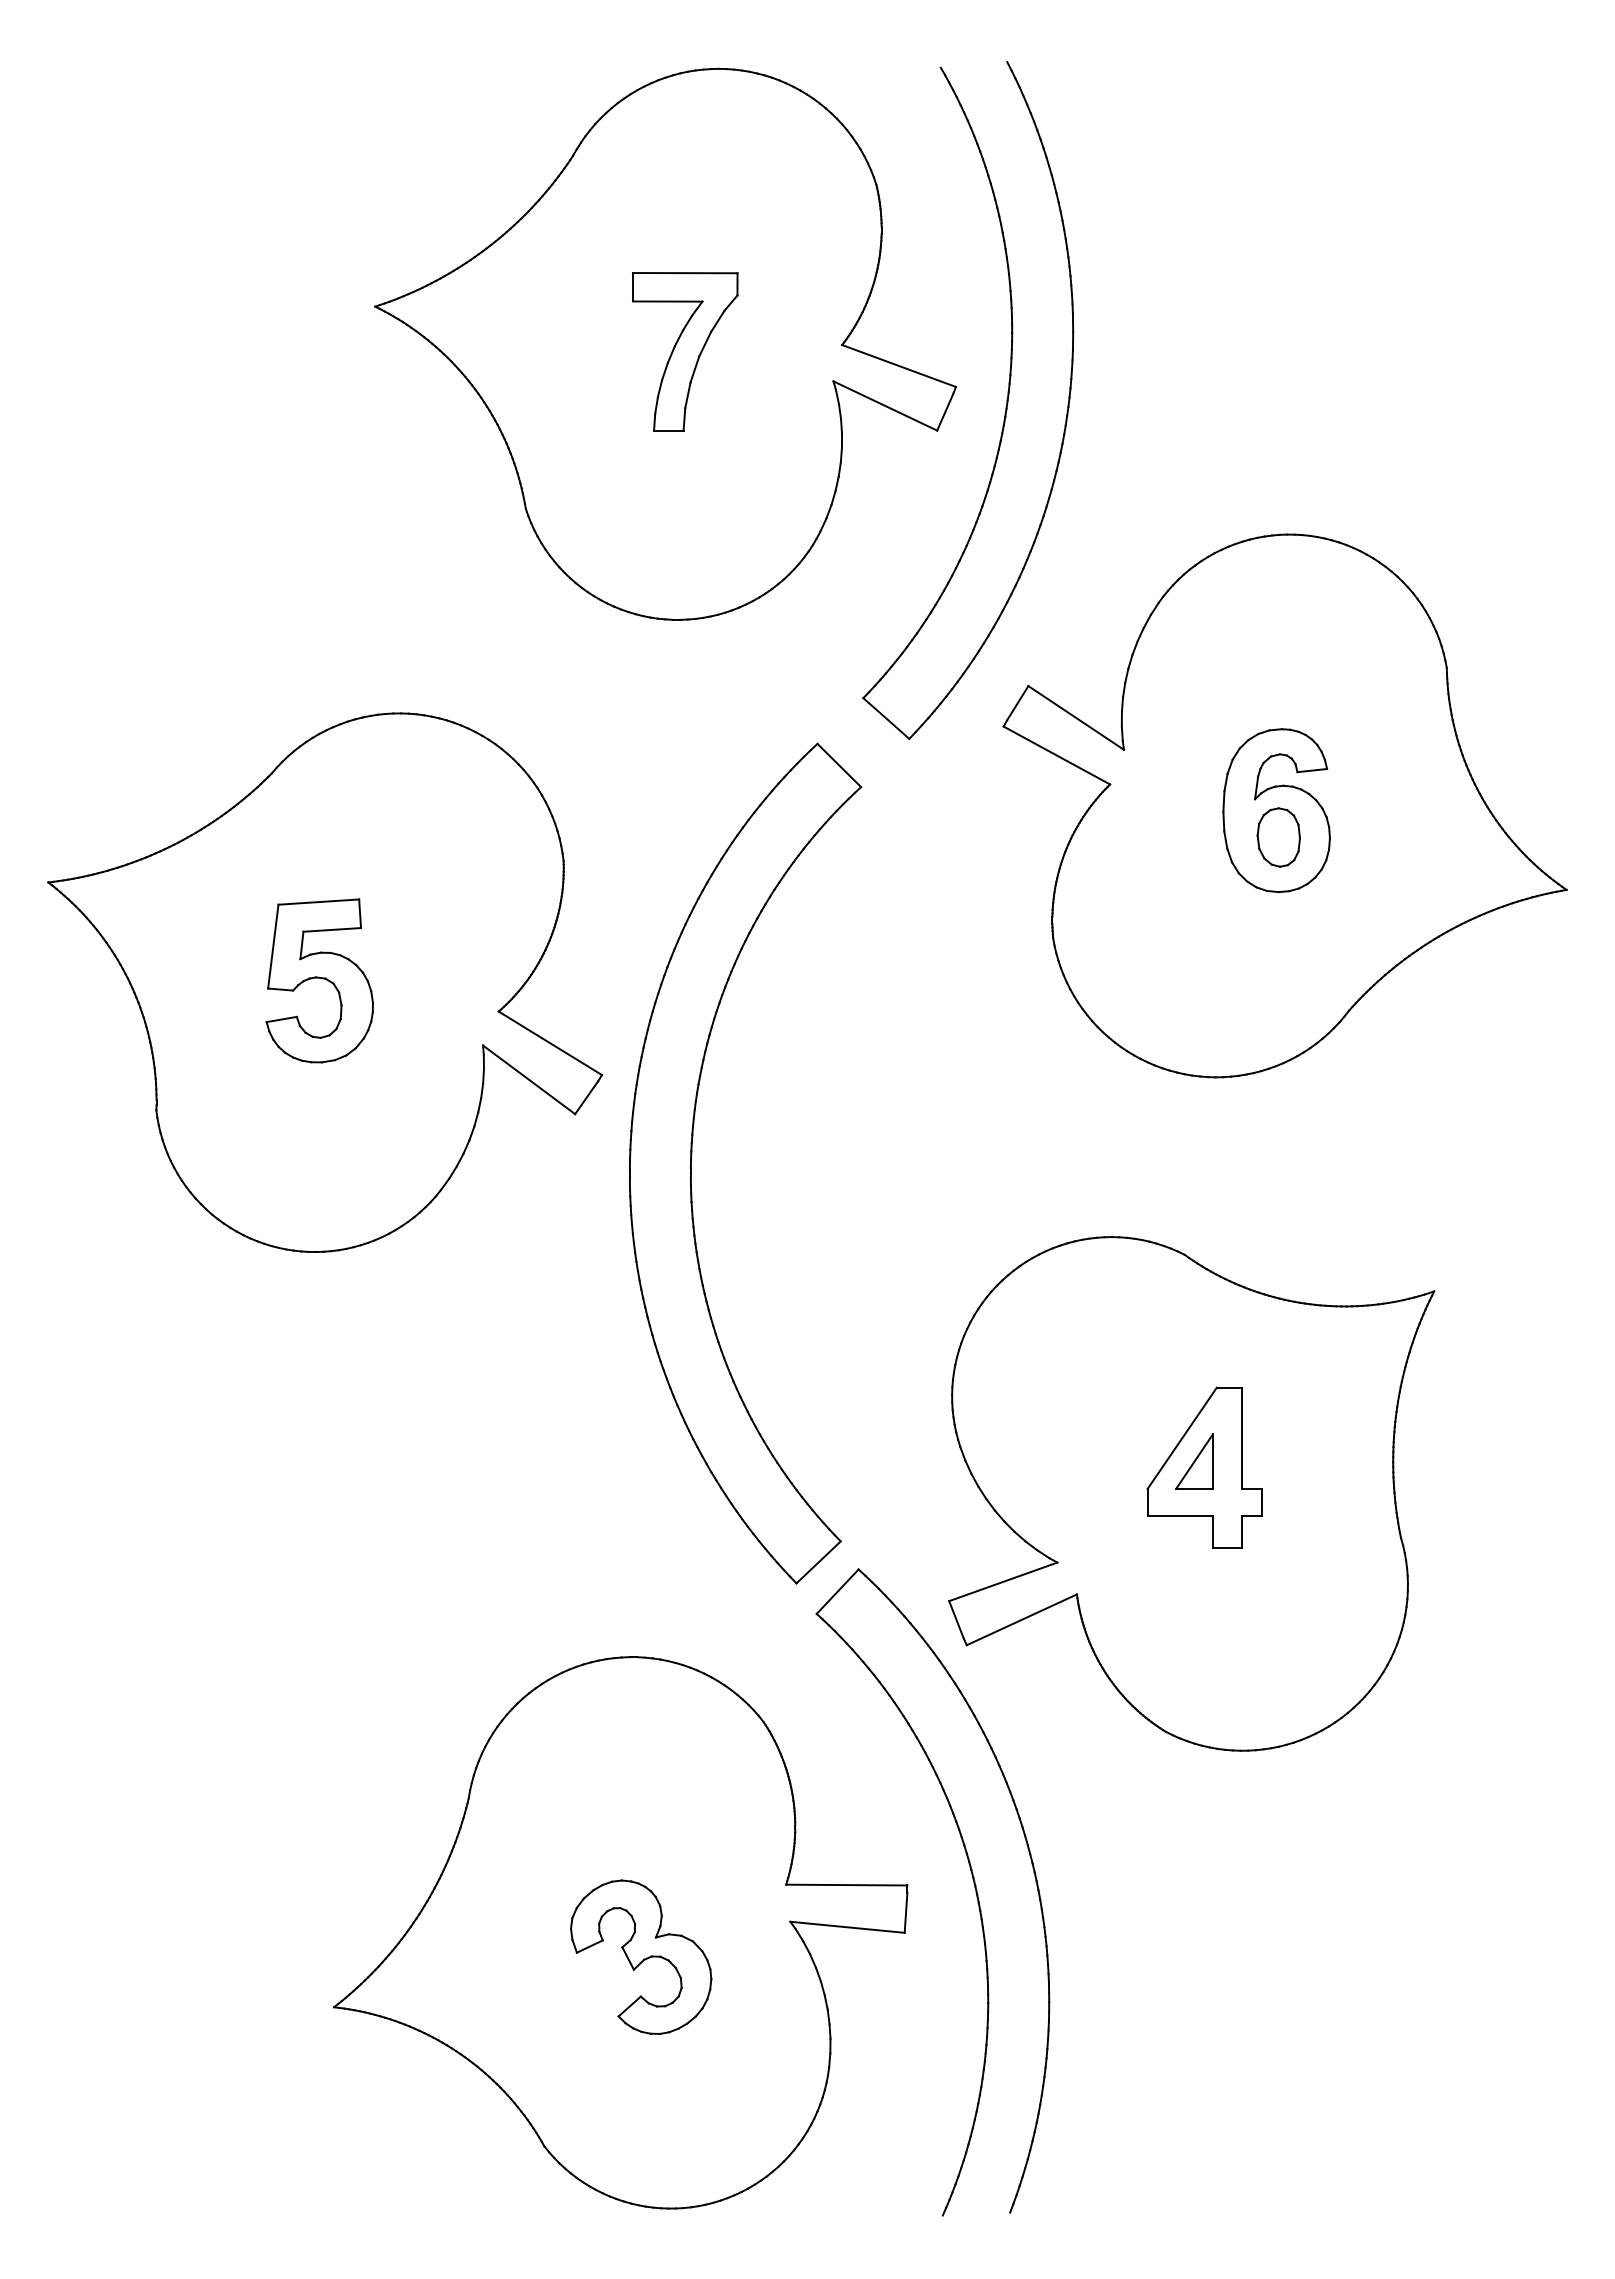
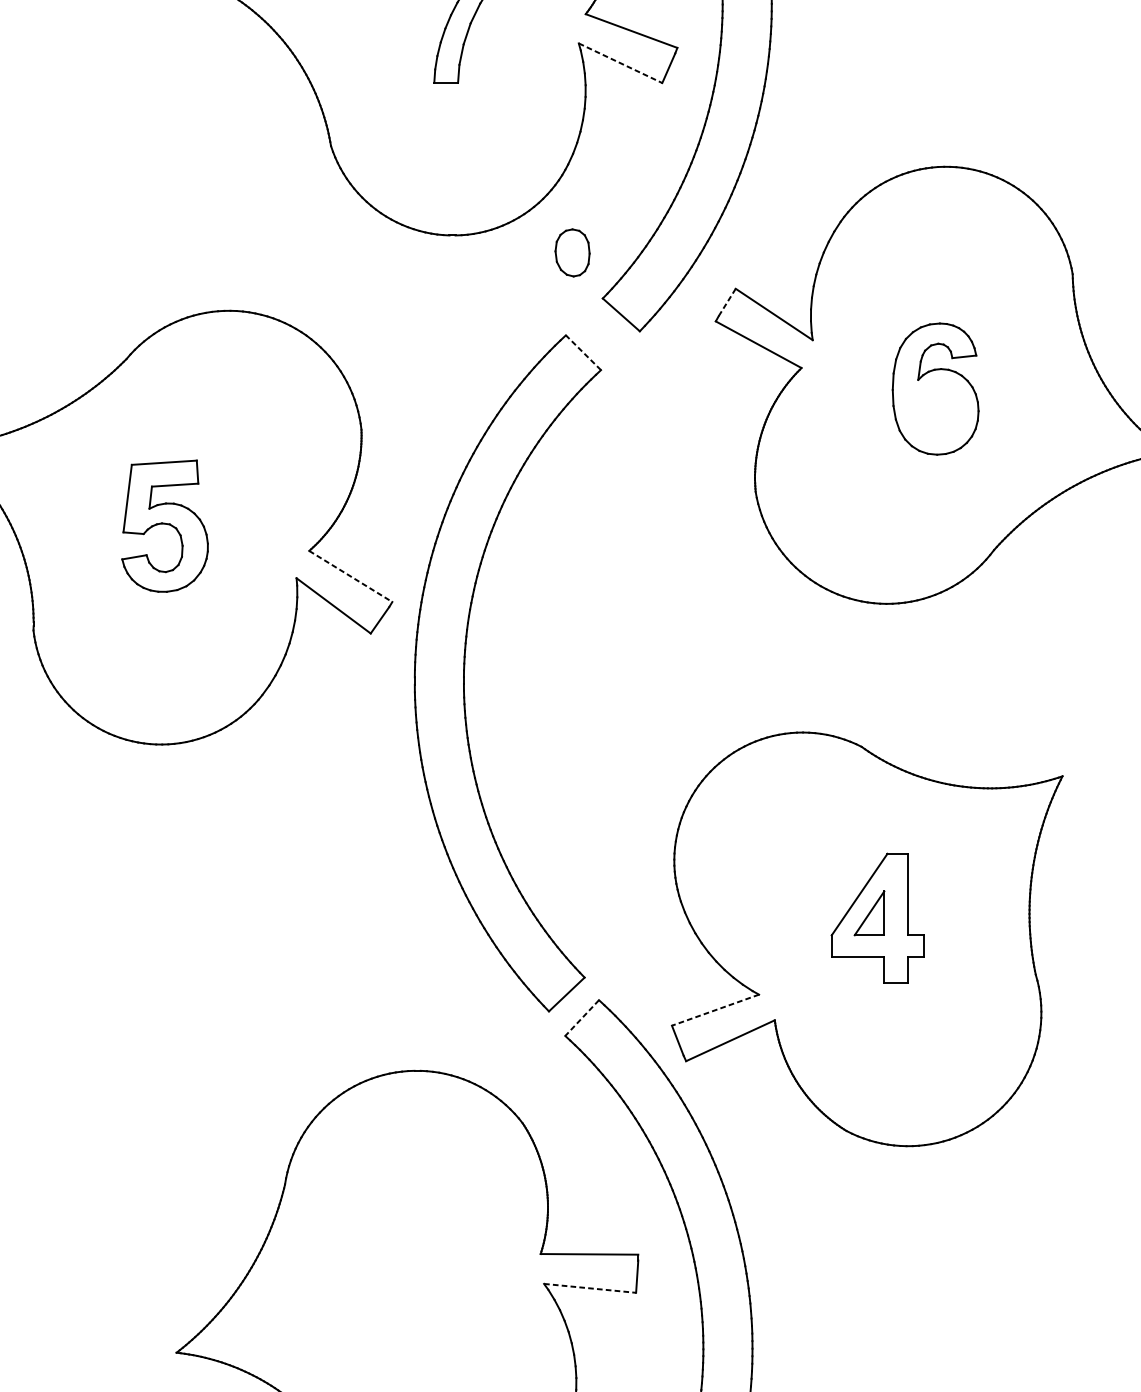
line: (885, 406) -> (620, 63), solid -> dashed
line: (1017, 703) -> (726, 302), solid -> dashed
line: (839, 765) -> (583, 352), solid -> dashed
part: (1278, 837) -> (572, 252), moved
line: (550, 1043) -> (350, 576), solid -> dashed
line: (1002, 1582) -> (714, 1010), solid -> dashed
line: (837, 1591) -> (582, 1017), solid -> dashed
line: (848, 1927) -> (590, 1288), solid -> dashed
part: (641, 1956) -> (424, 1311), removed

